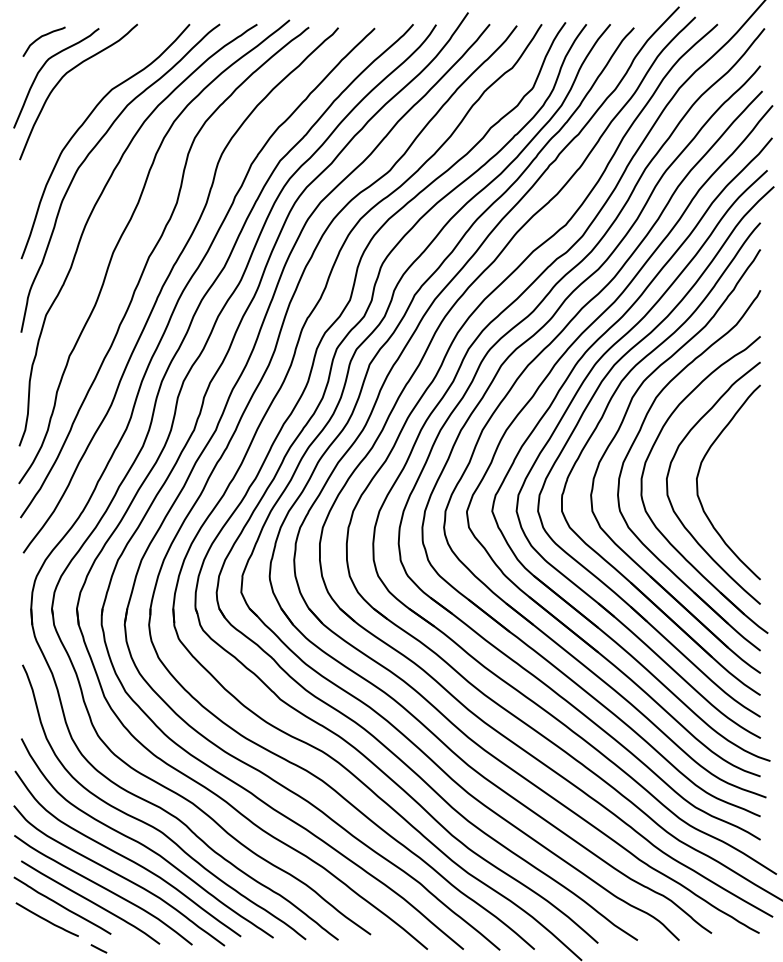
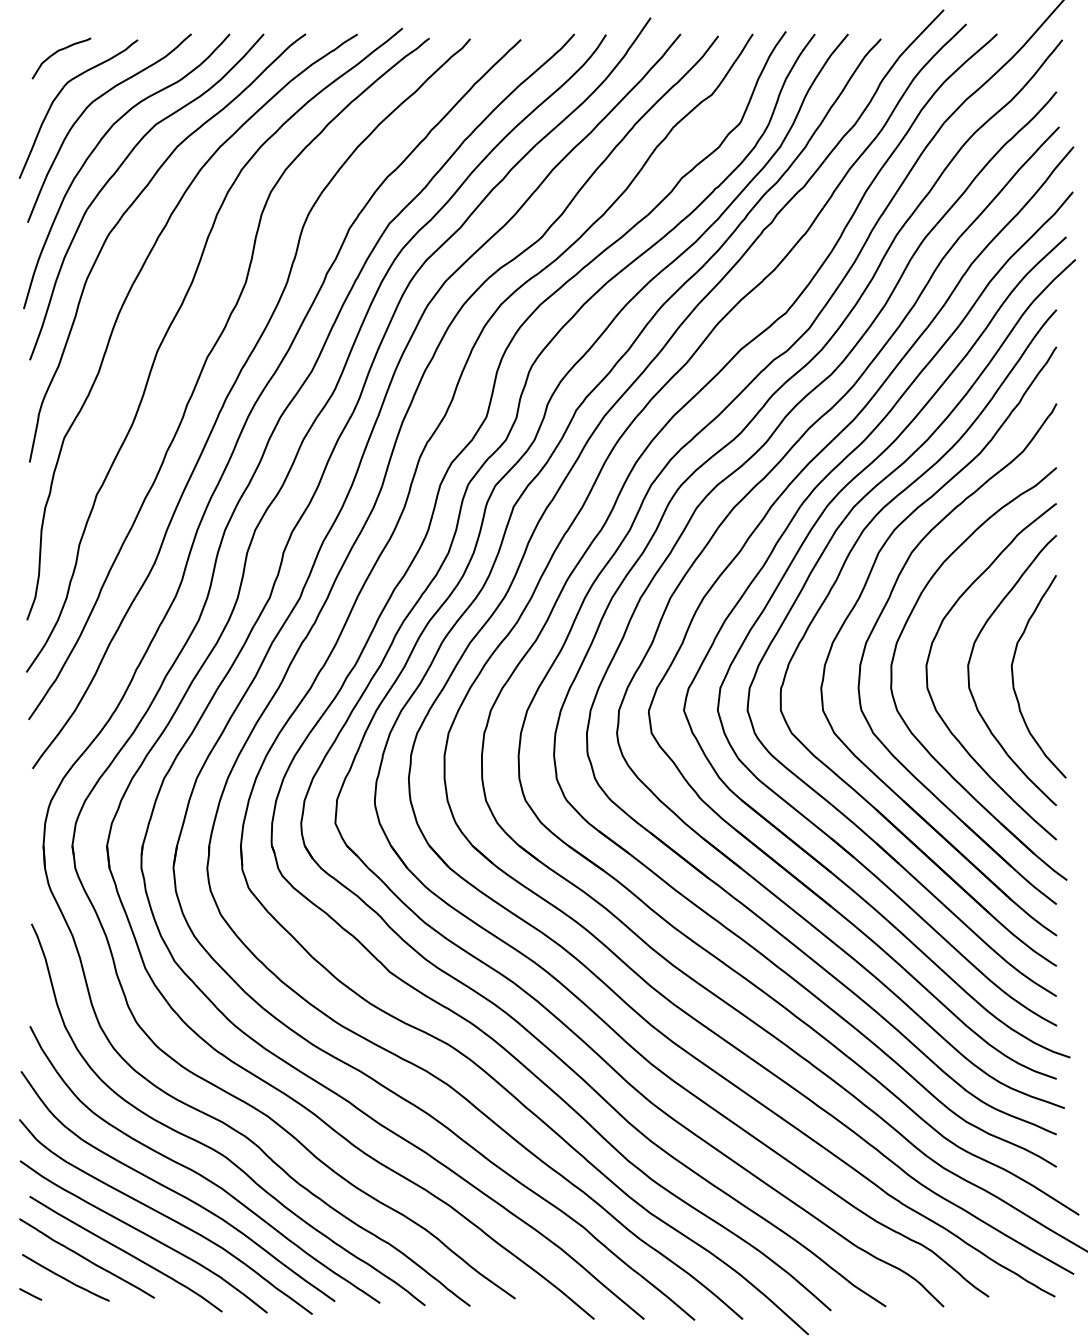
curve: (69, 106) -> (96, 148), added
curve: (729, 486) -> (1013, 676), added
line: (98, 948) -> (30, 1294), moved

